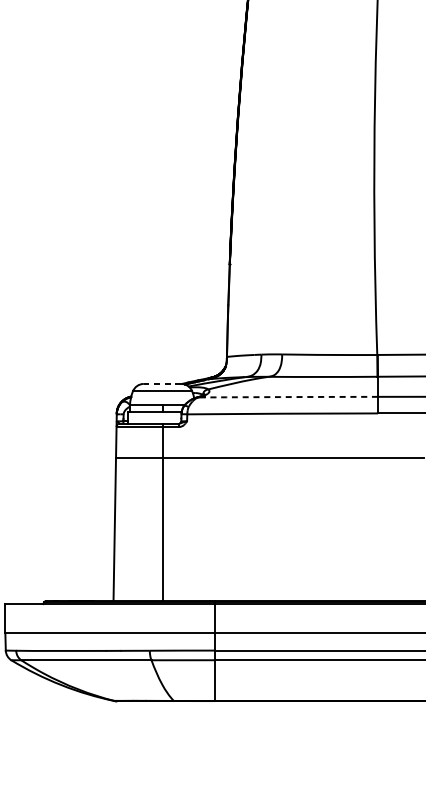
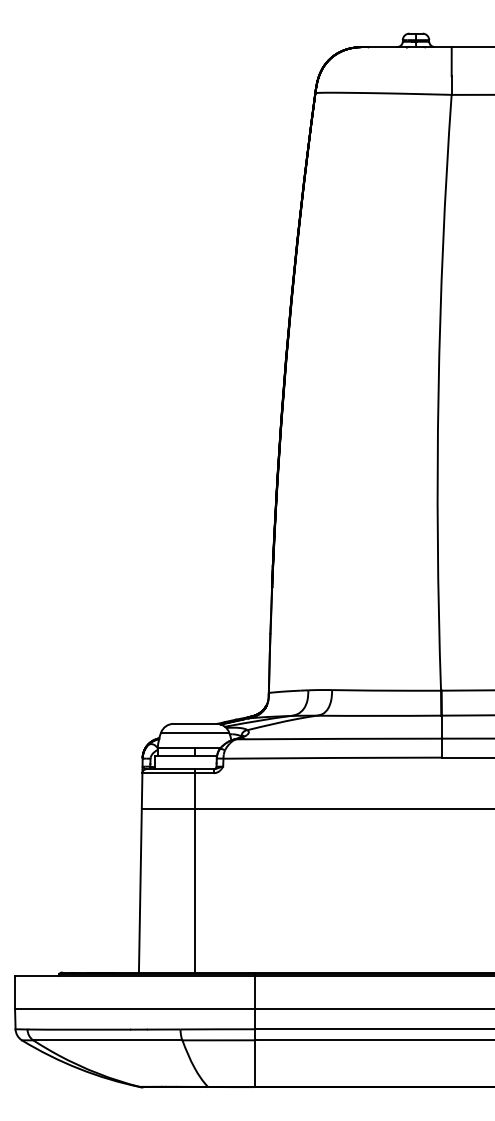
line: (162, 383) -> (195, 723), dashed -> solid
arc: (291, 396) -> (342, 738), dashed -> solid

